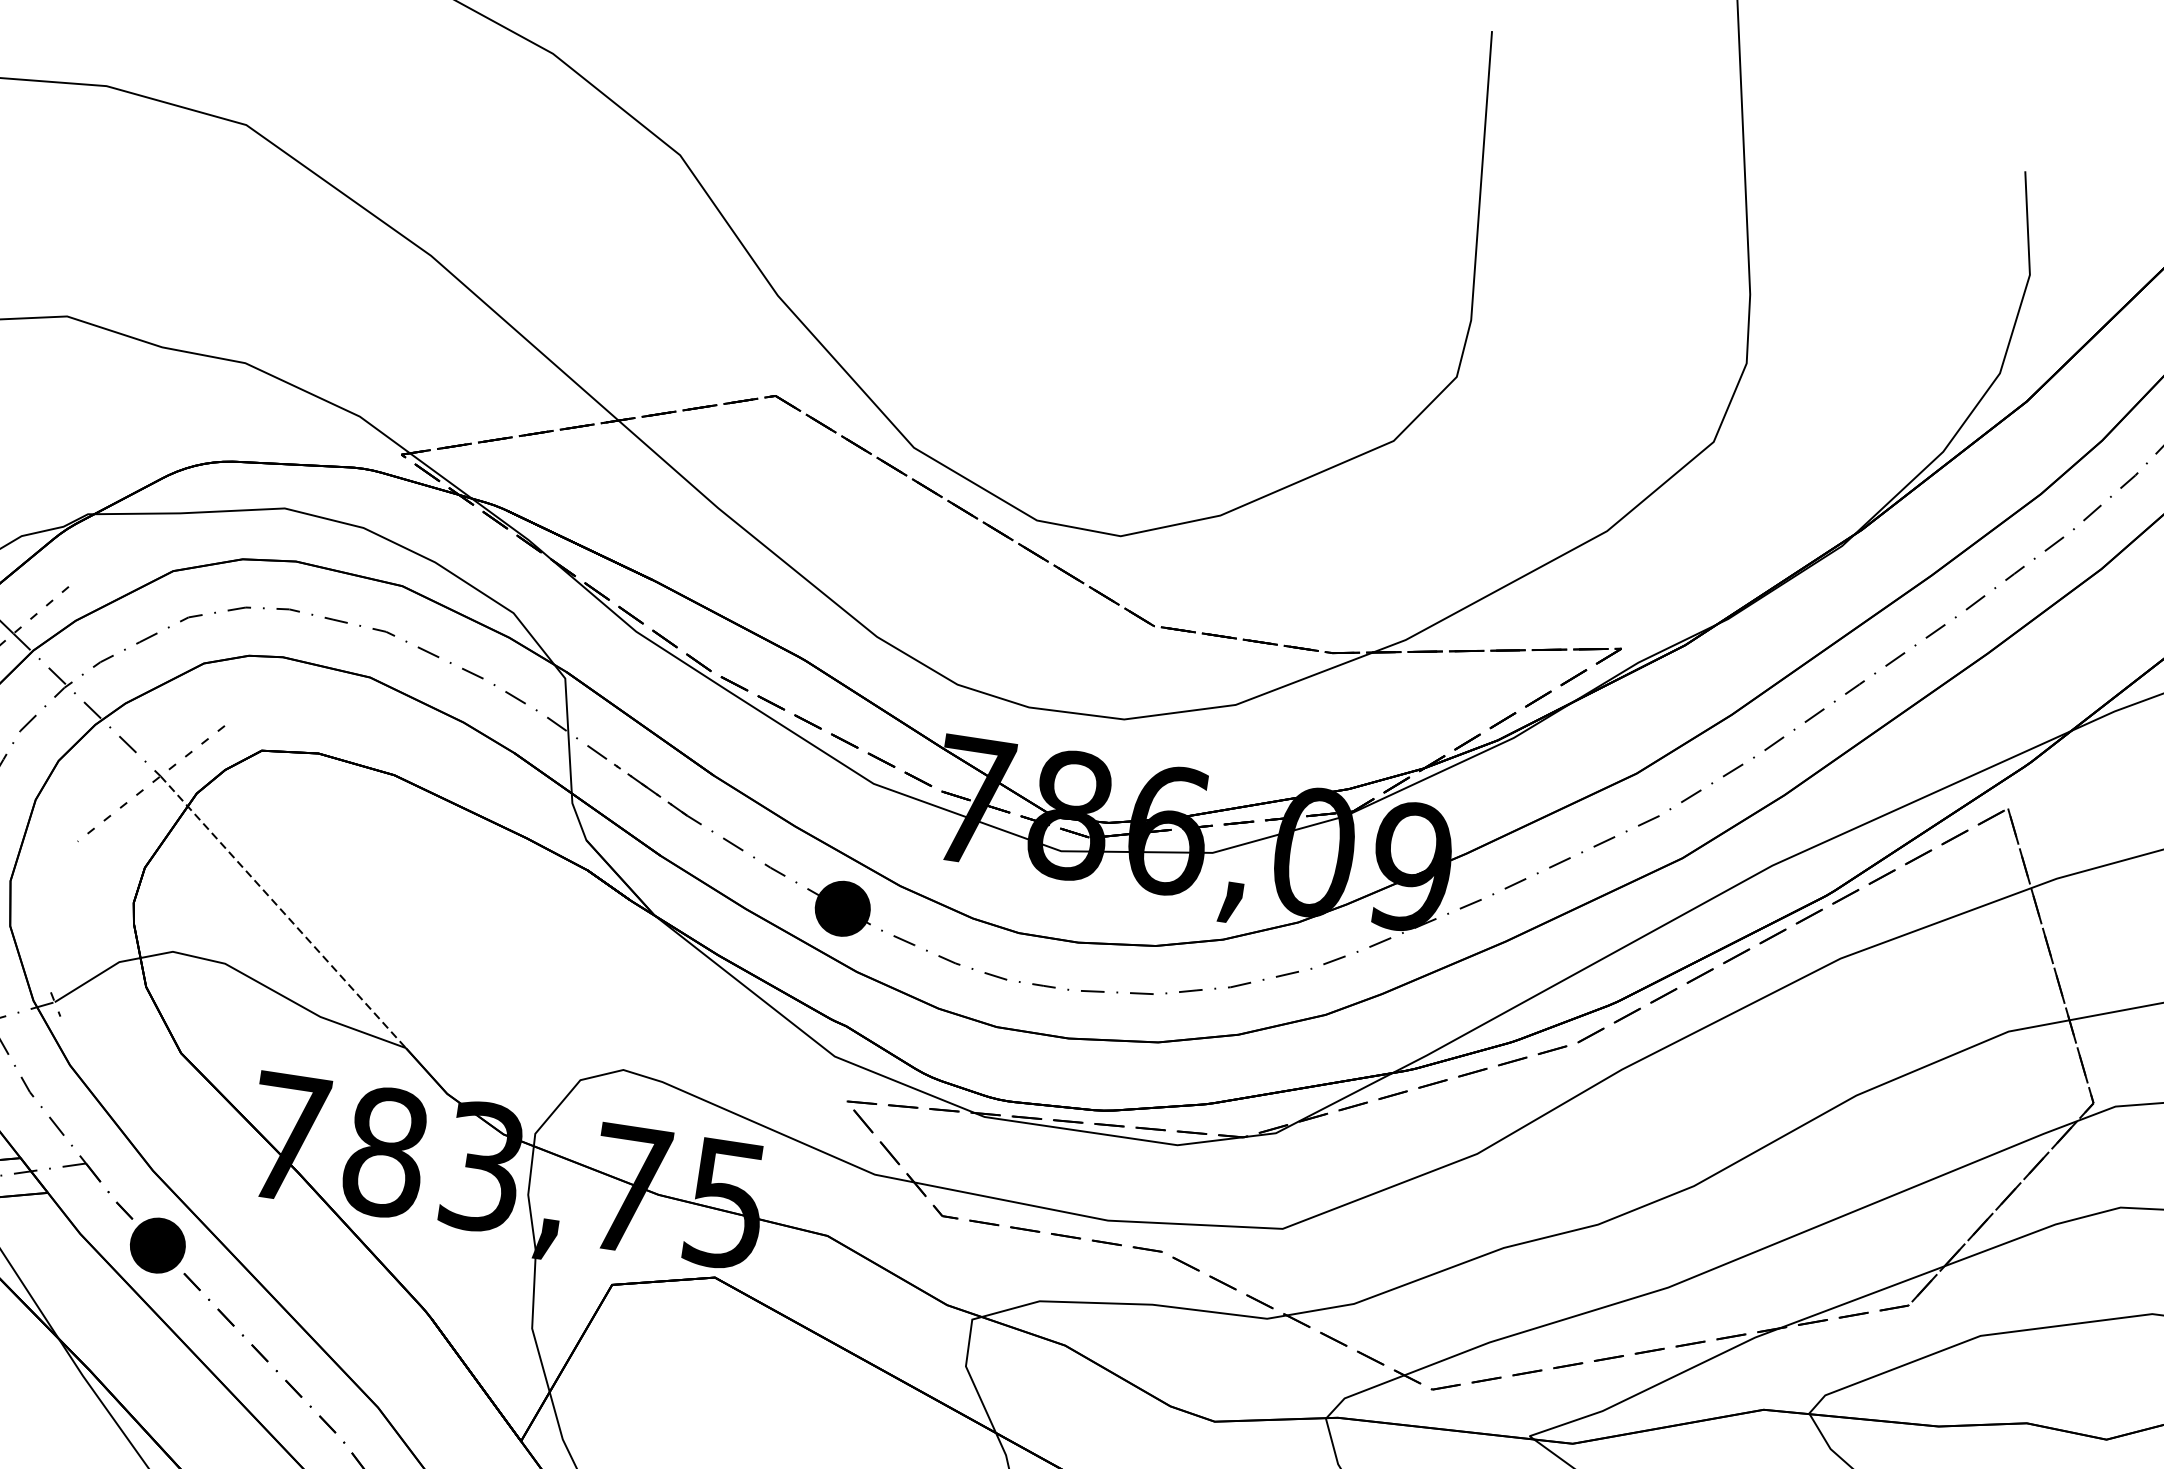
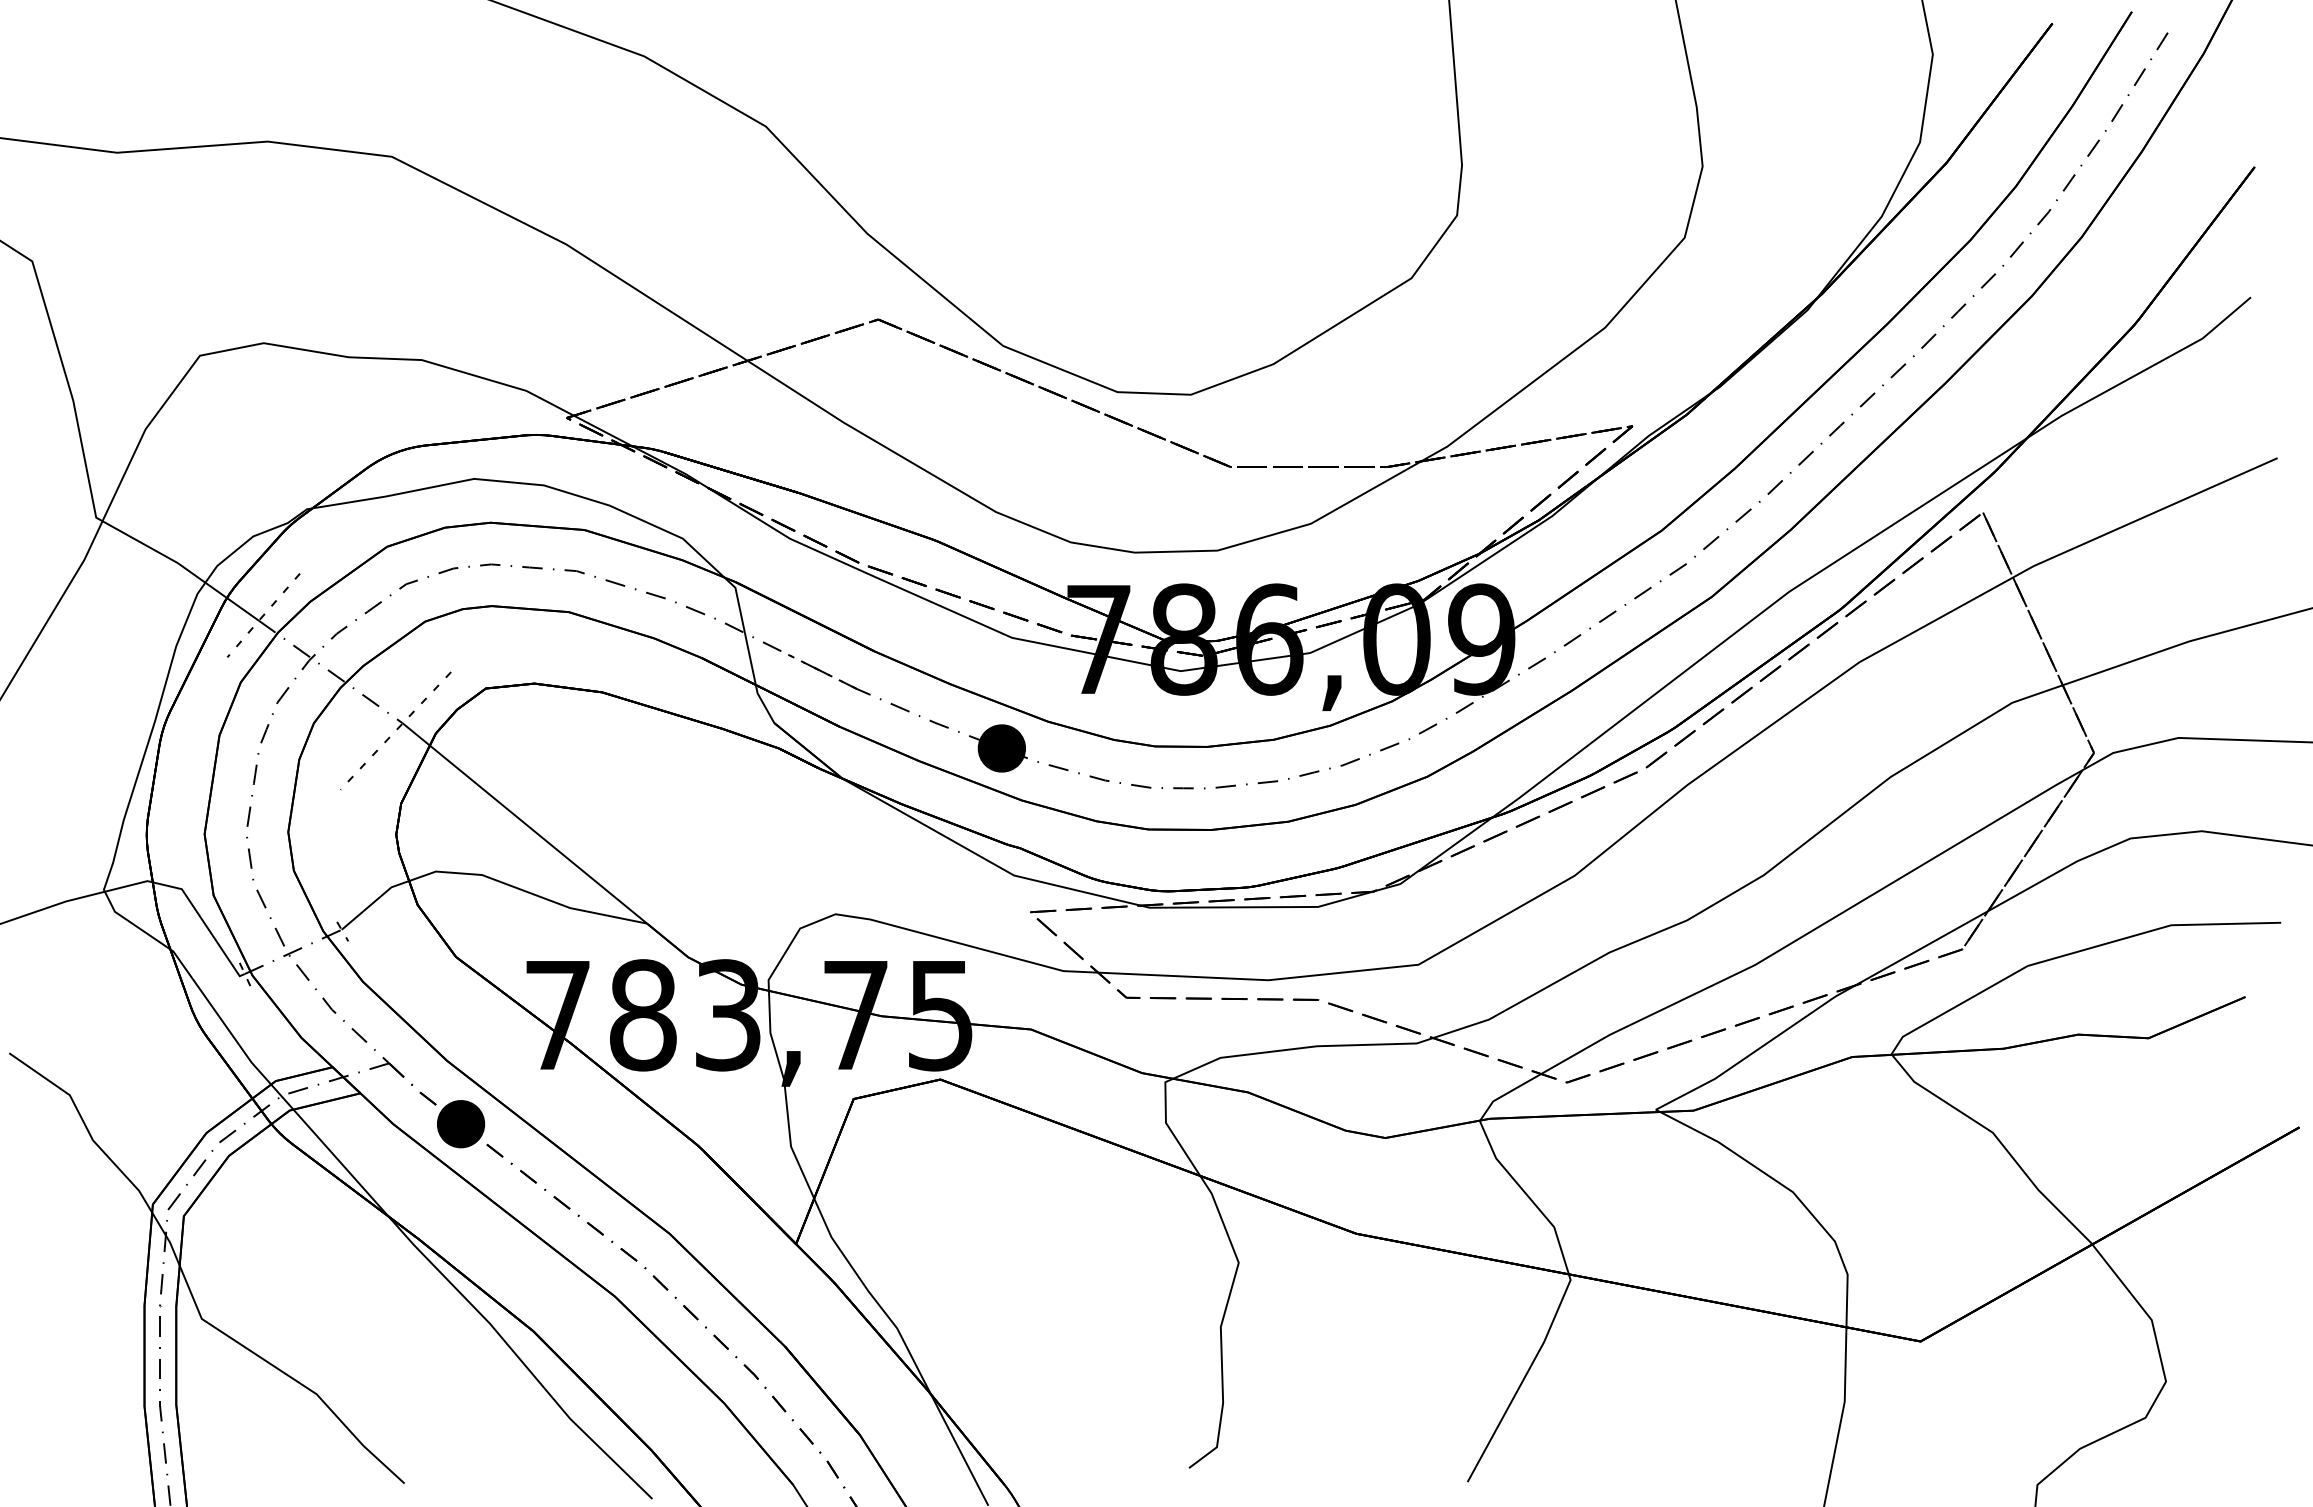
line: (282, 912) -> (524, 823), dashed -> solid

